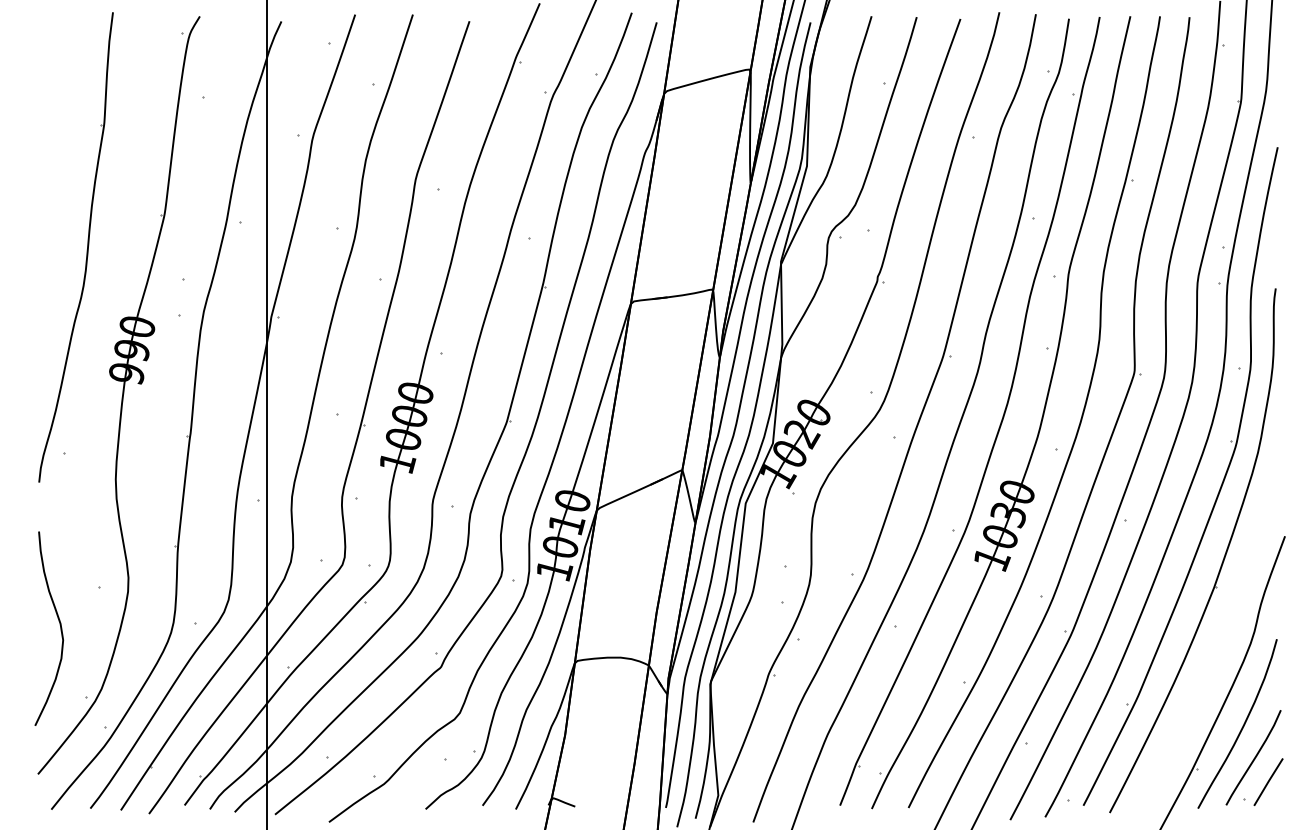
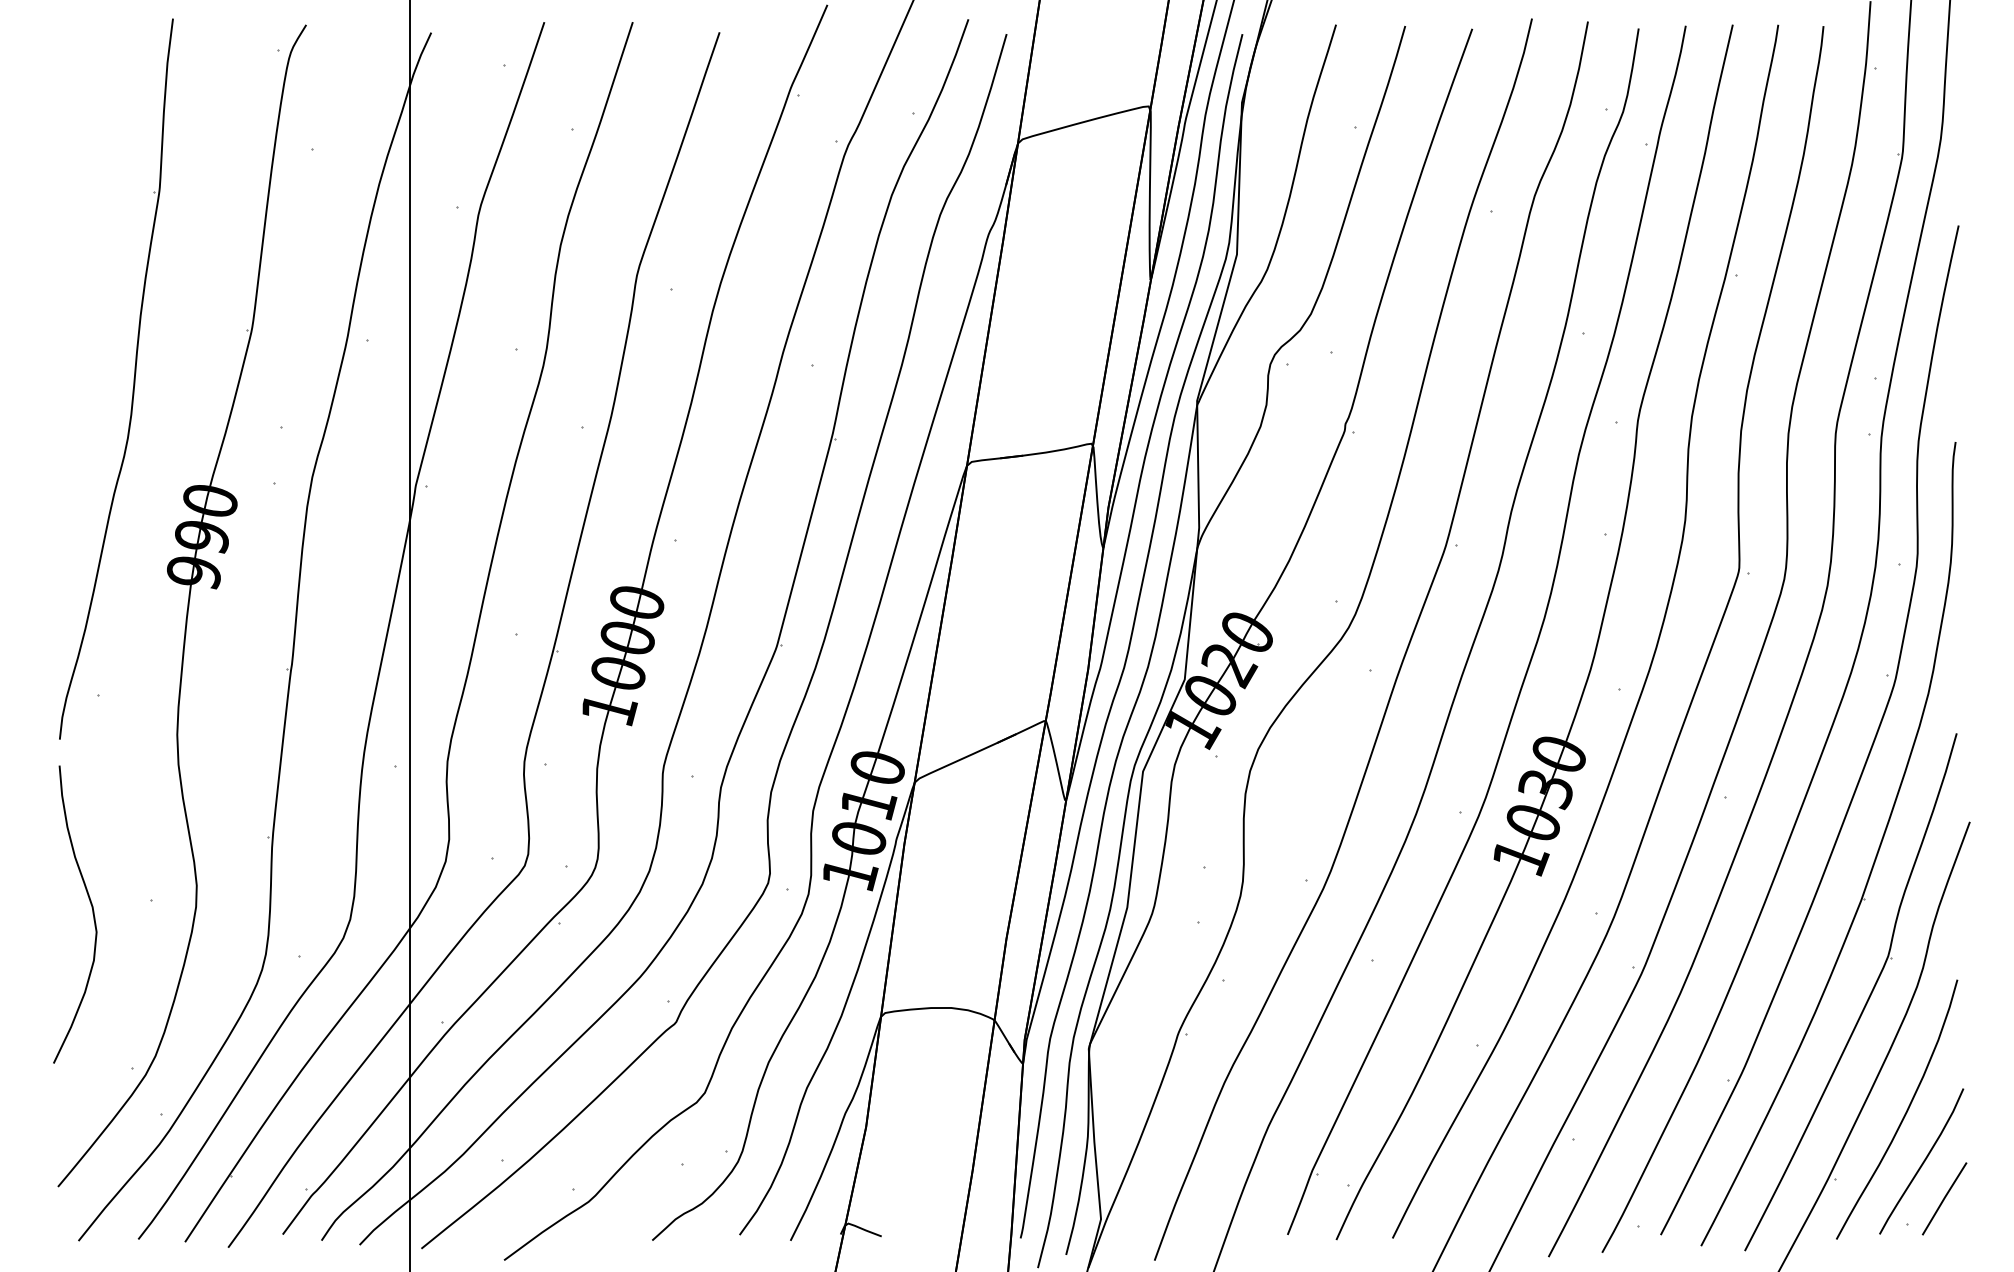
curve: (59, 625) -> (90, 909), moved
part: (1217, 652) -> (1866, 1000), added

